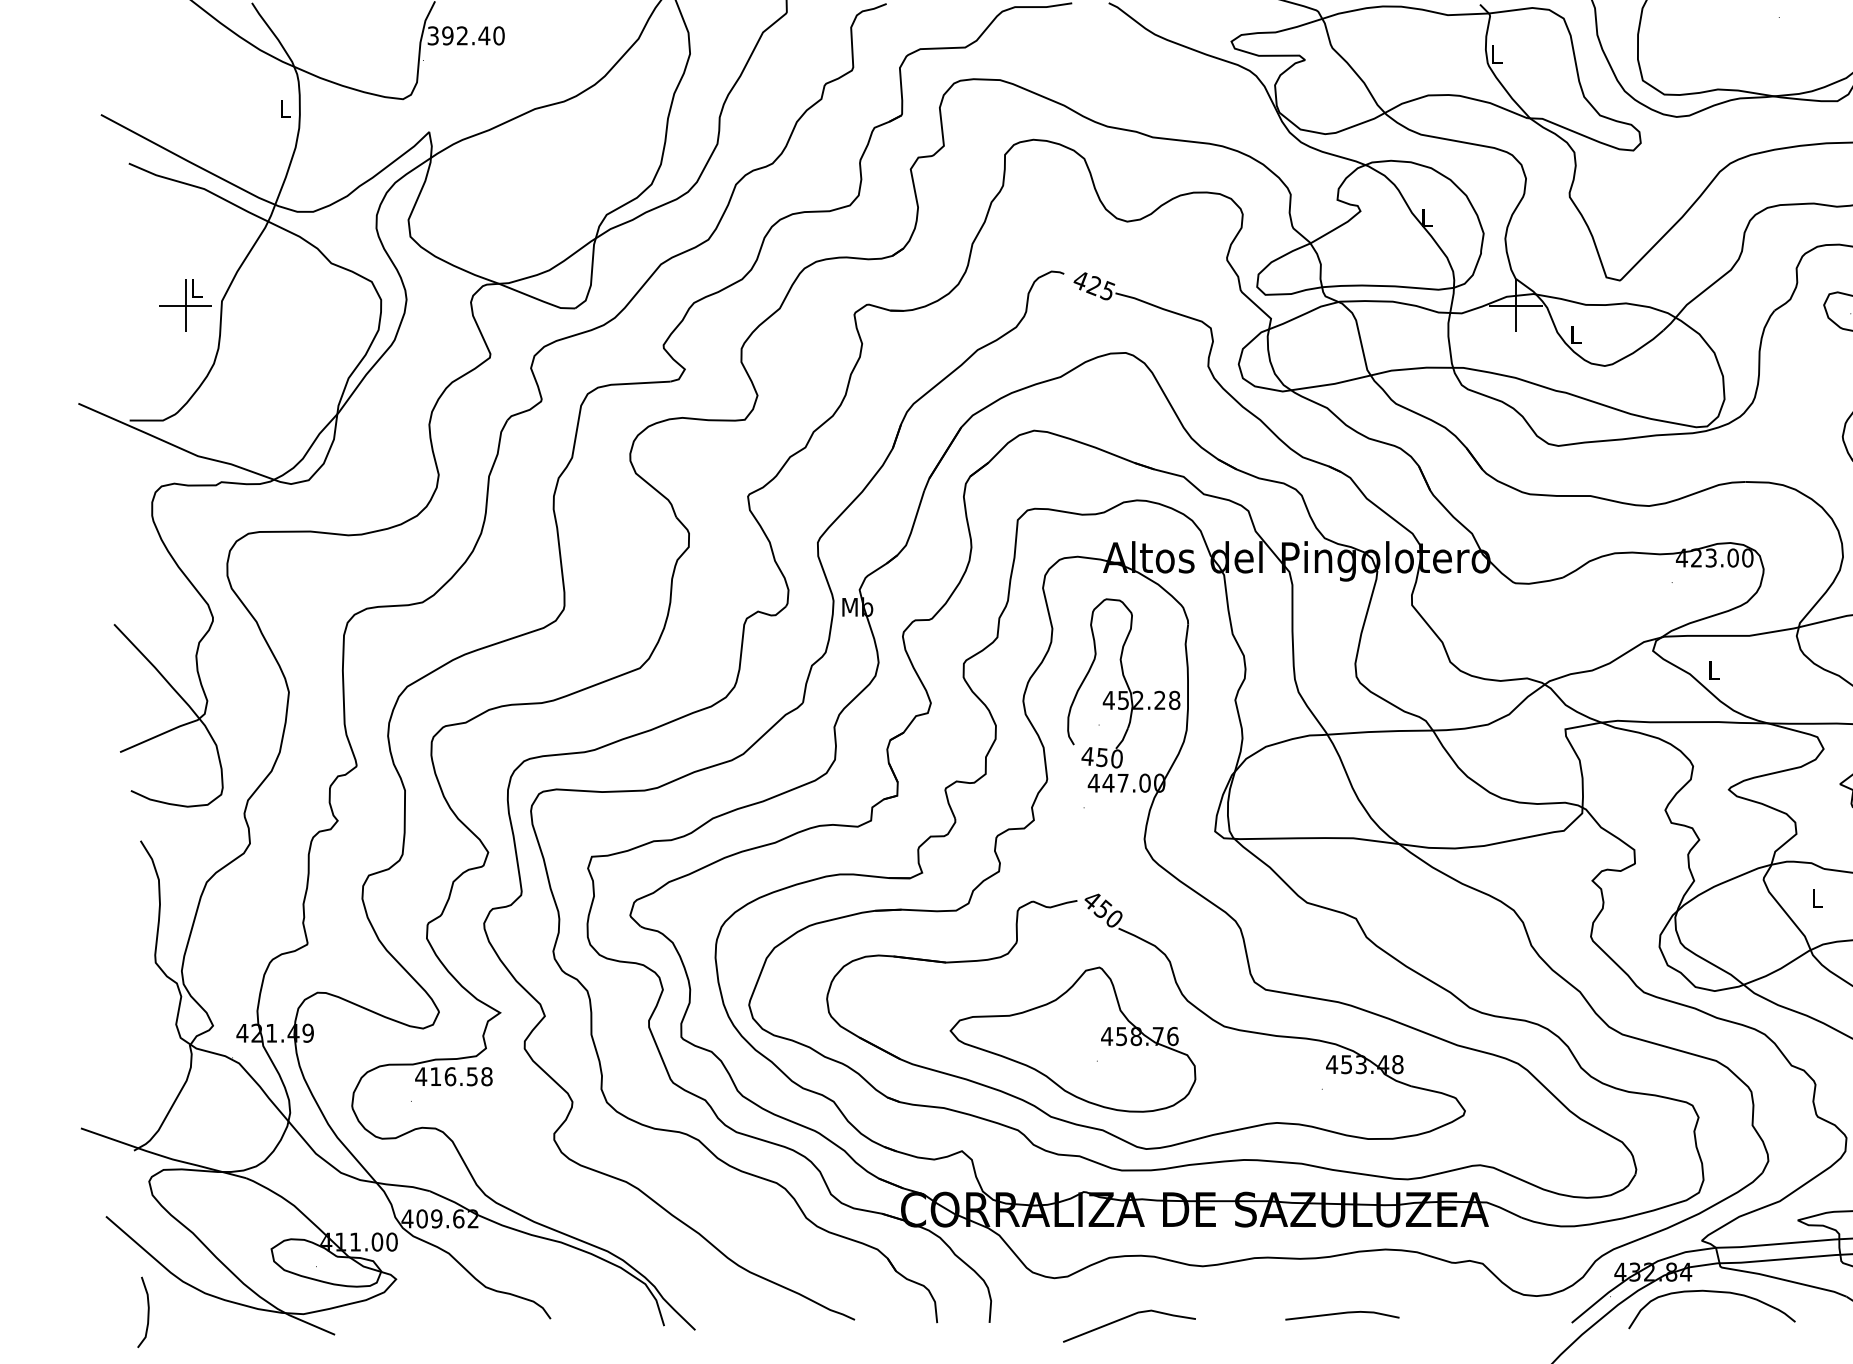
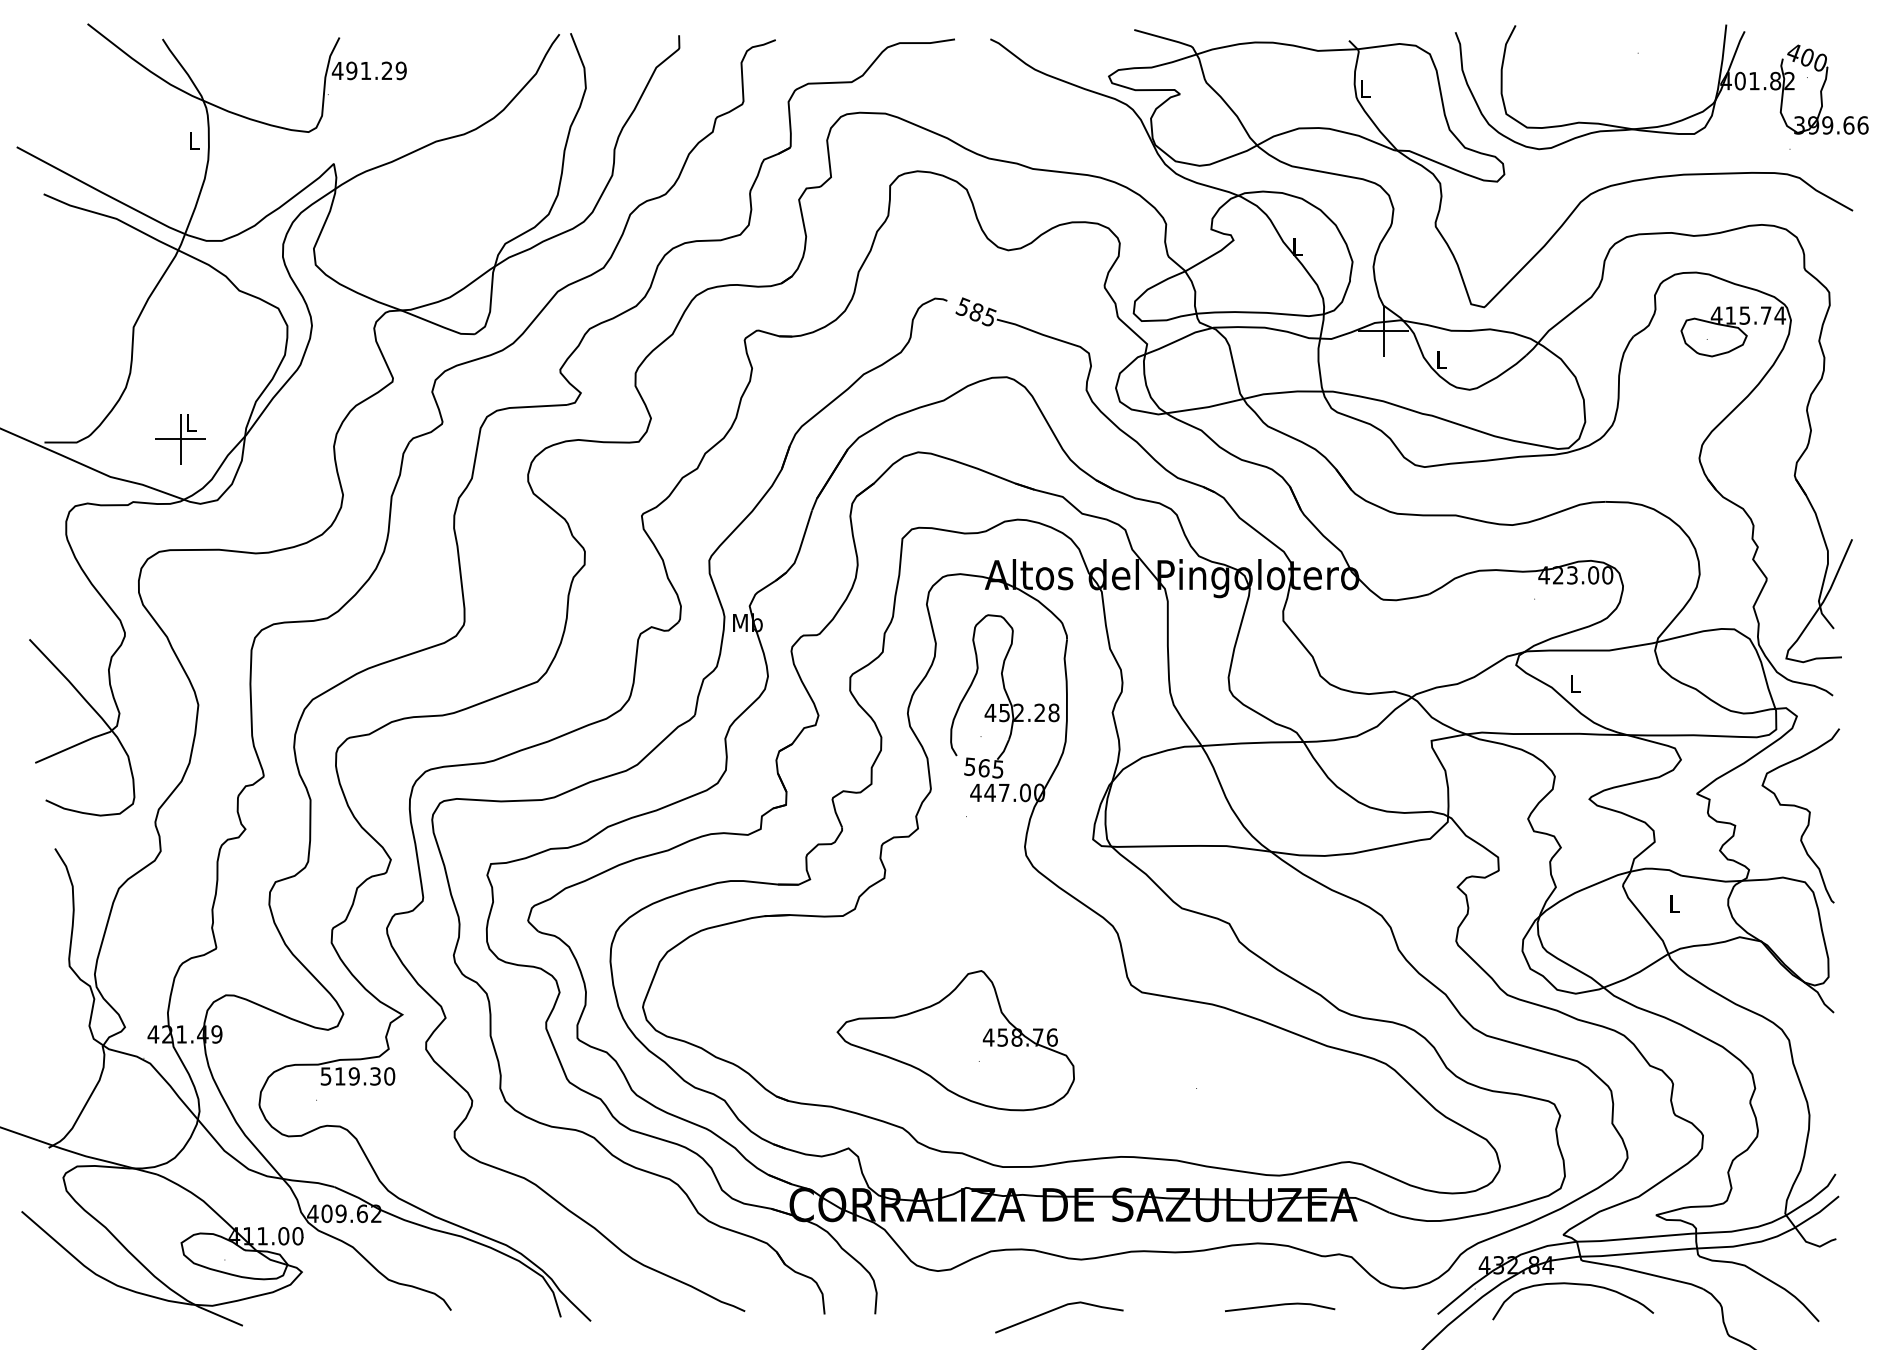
text: (465, 35) -> (368, 70), 392.40 -> 491.29
text: (1087, 282) -> (969, 309), 425 -> 585
part: (185, 305) -> (180, 439), moved
text: (1101, 756) -> (983, 767), 450 -> 565
part: (1181, 995) -> (1060, 997), removed
text: (453, 1076) -> (357, 1076), 416.58 -> 519.30
curve: (147, 1311) -> (61, 1303), removed
line: (1342, 1313) -> (1280, 1305), moved
line: (1125, 1318) -> (1055, 1310), moved

